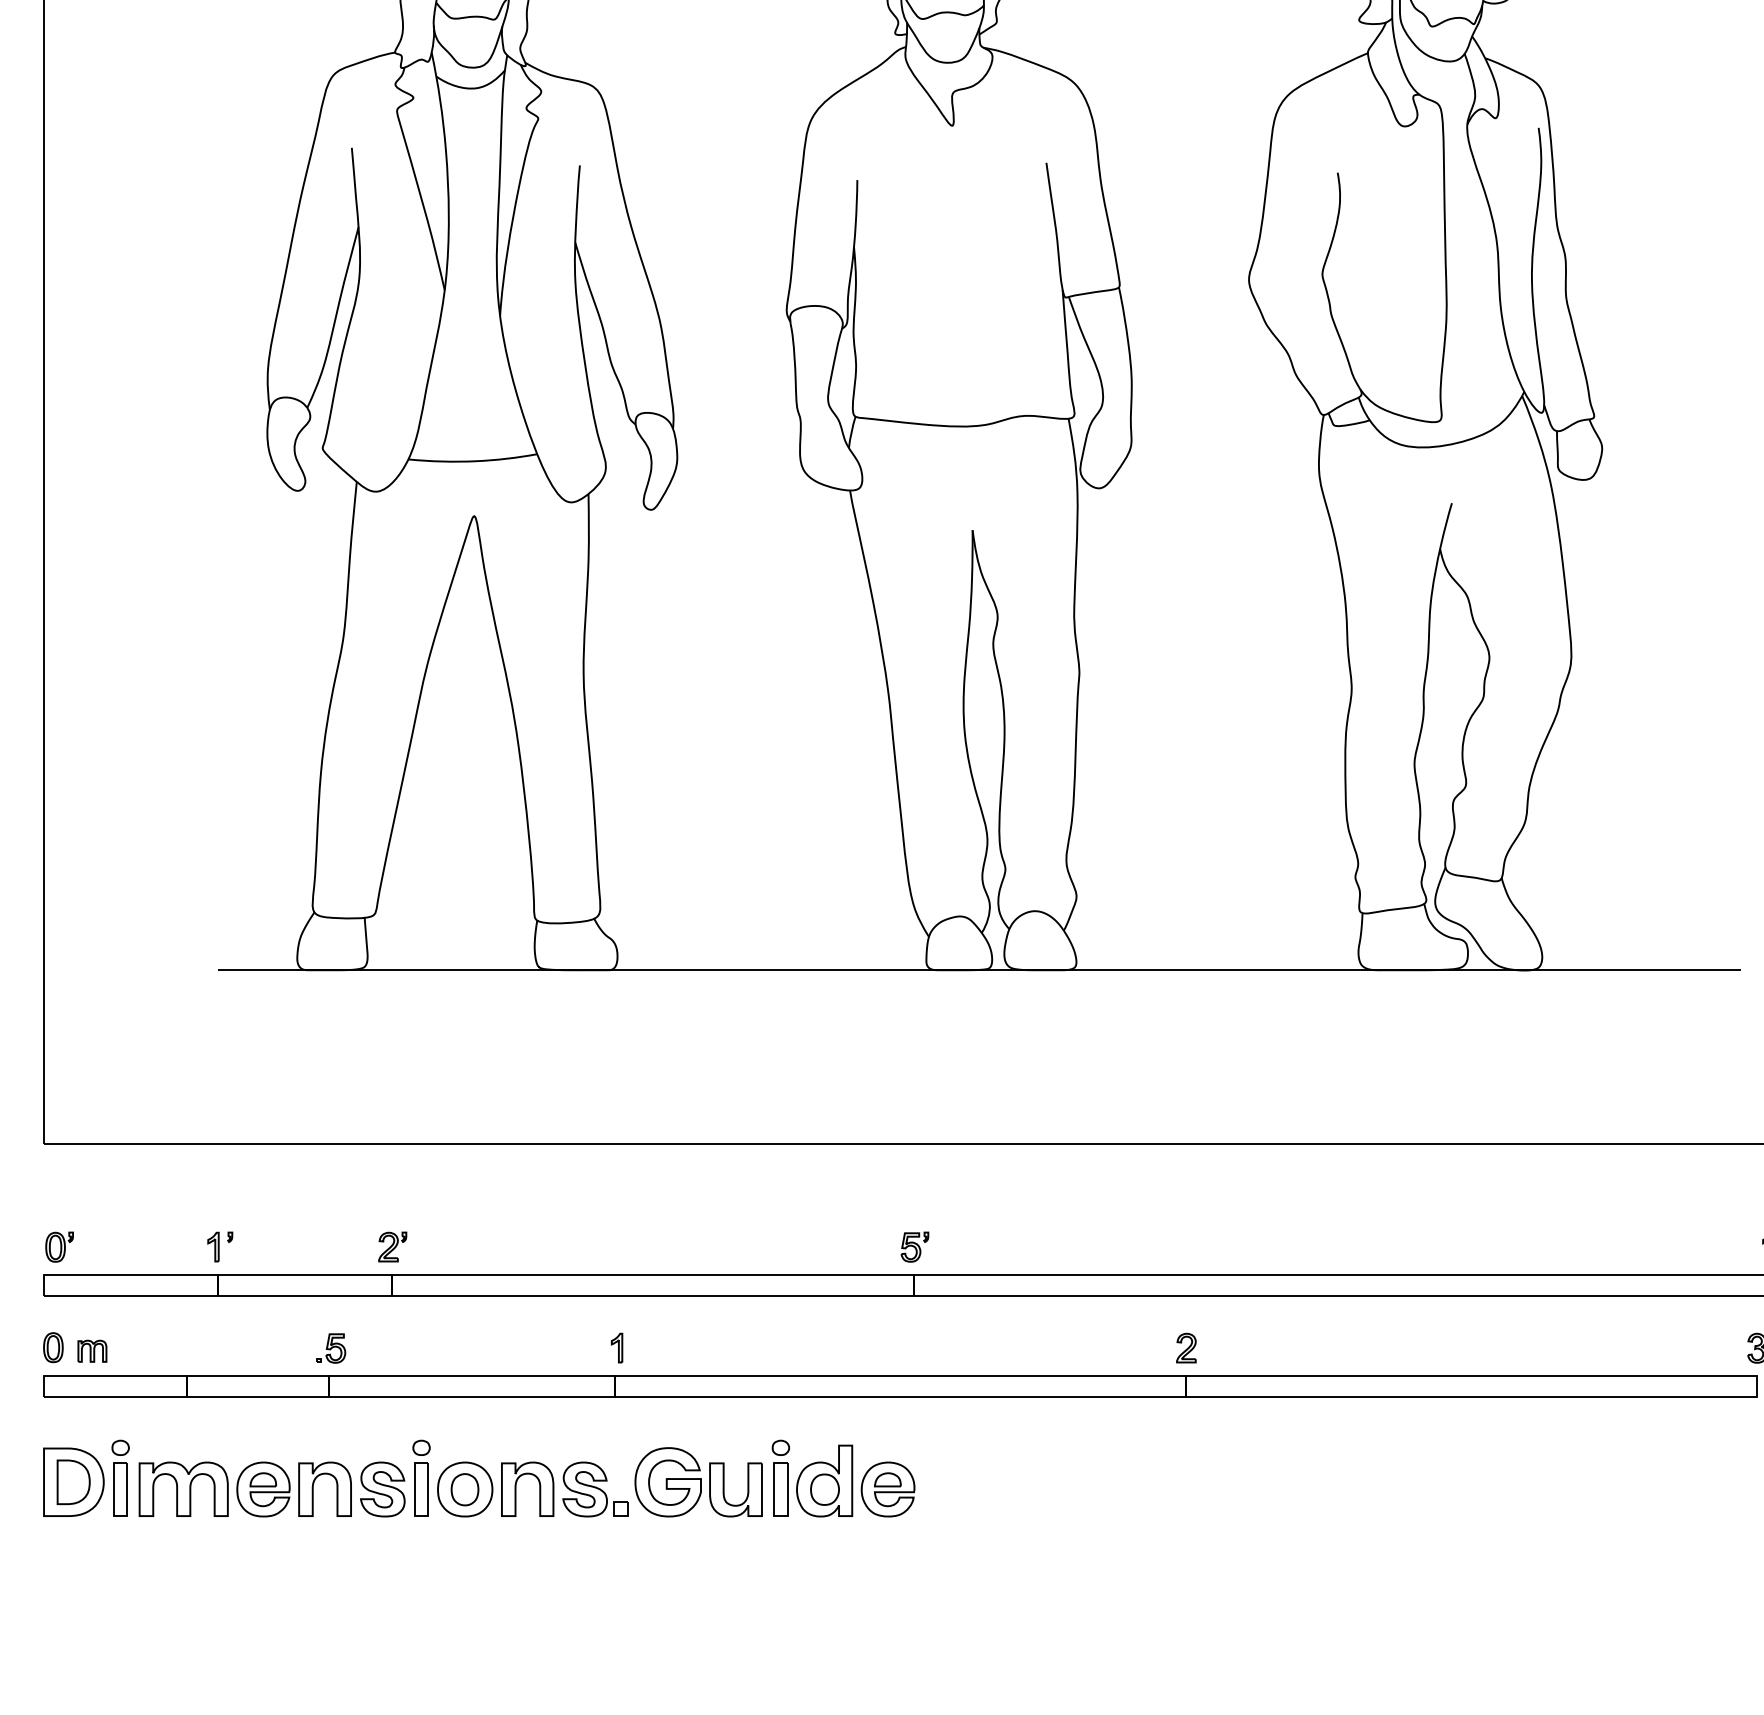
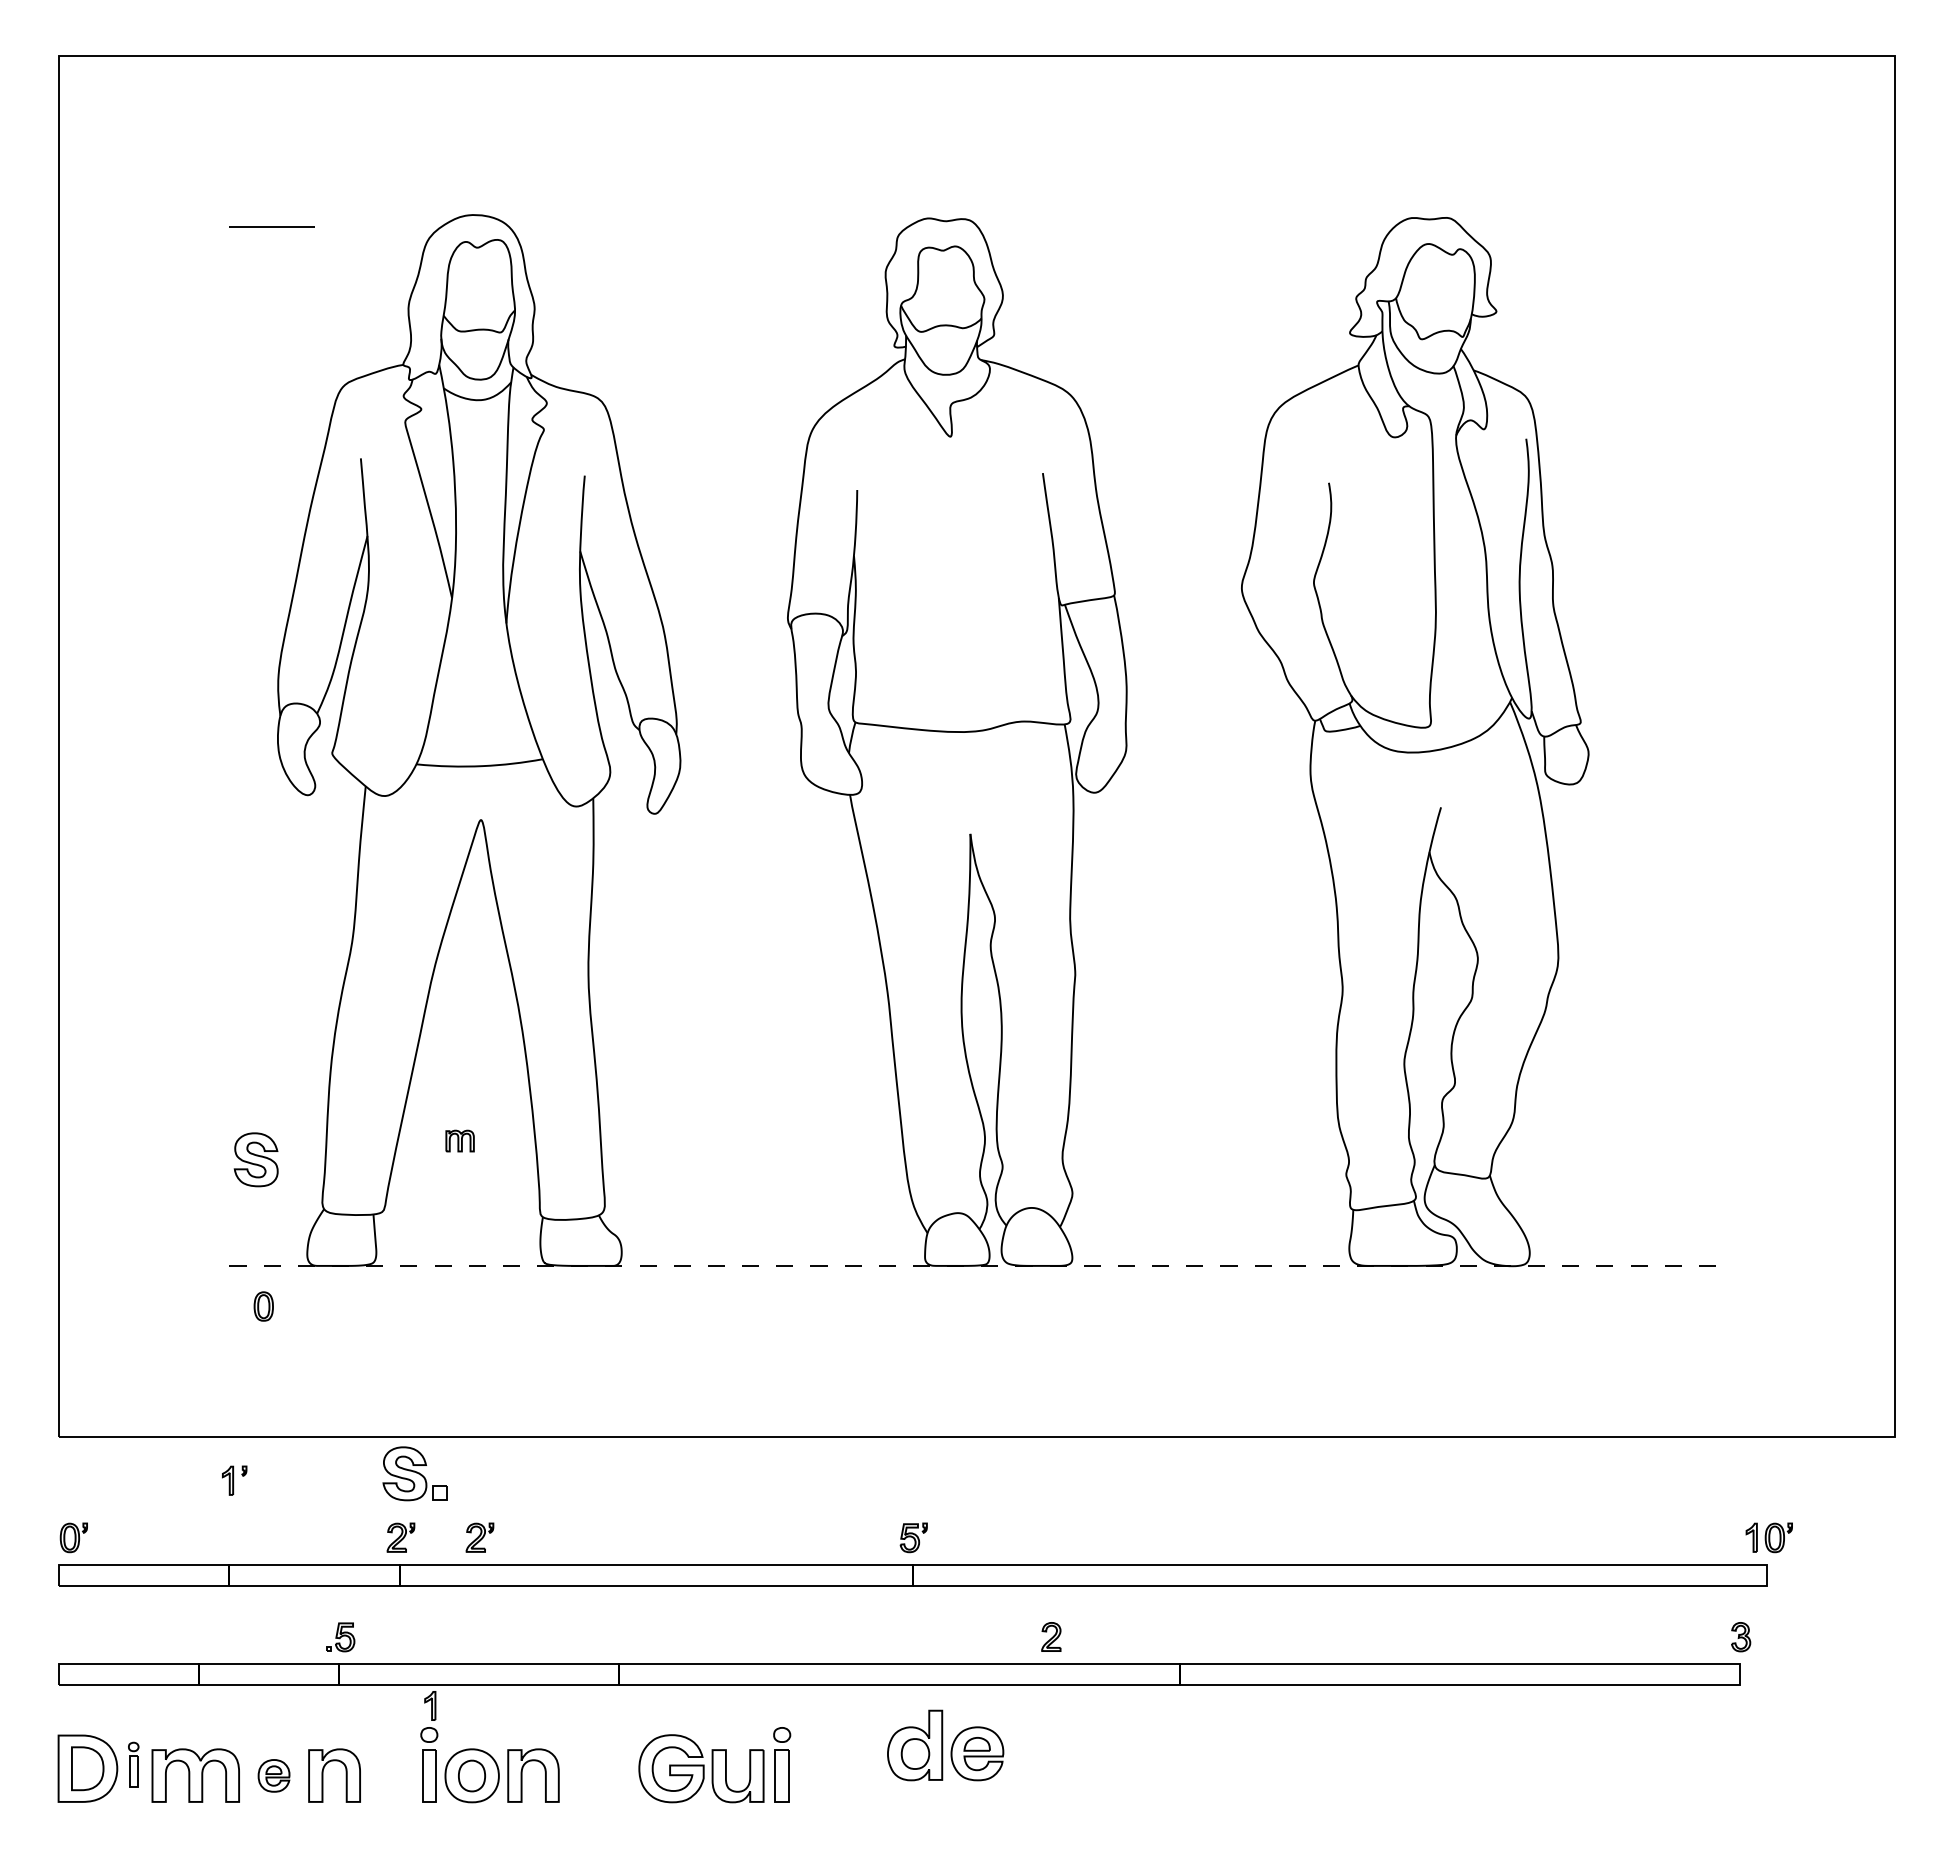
line: (979, 969) -> (977, 1265), solid -> dashed
part: (220, 1246) -> (234, 1480), moved
part: (472, 1246) -> (479, 1537), added
part: (53, 1347) -> (263, 1306), moved
part: (617, 1347) -> (430, 1705), moved
part: (1186, 1347) -> (1051, 1636), moved
part: (91, 1350) -> (459, 1140), moved
part: (120, 1477) -> (133, 1764), size x0.6
part: (855, 1481) -> (945, 1745), moved
part: (262, 1489) -> (273, 1775), size x0.6
part: (382, 1489) -> (255, 1159), moved
part: (594, 1489) -> (414, 1473), moved

